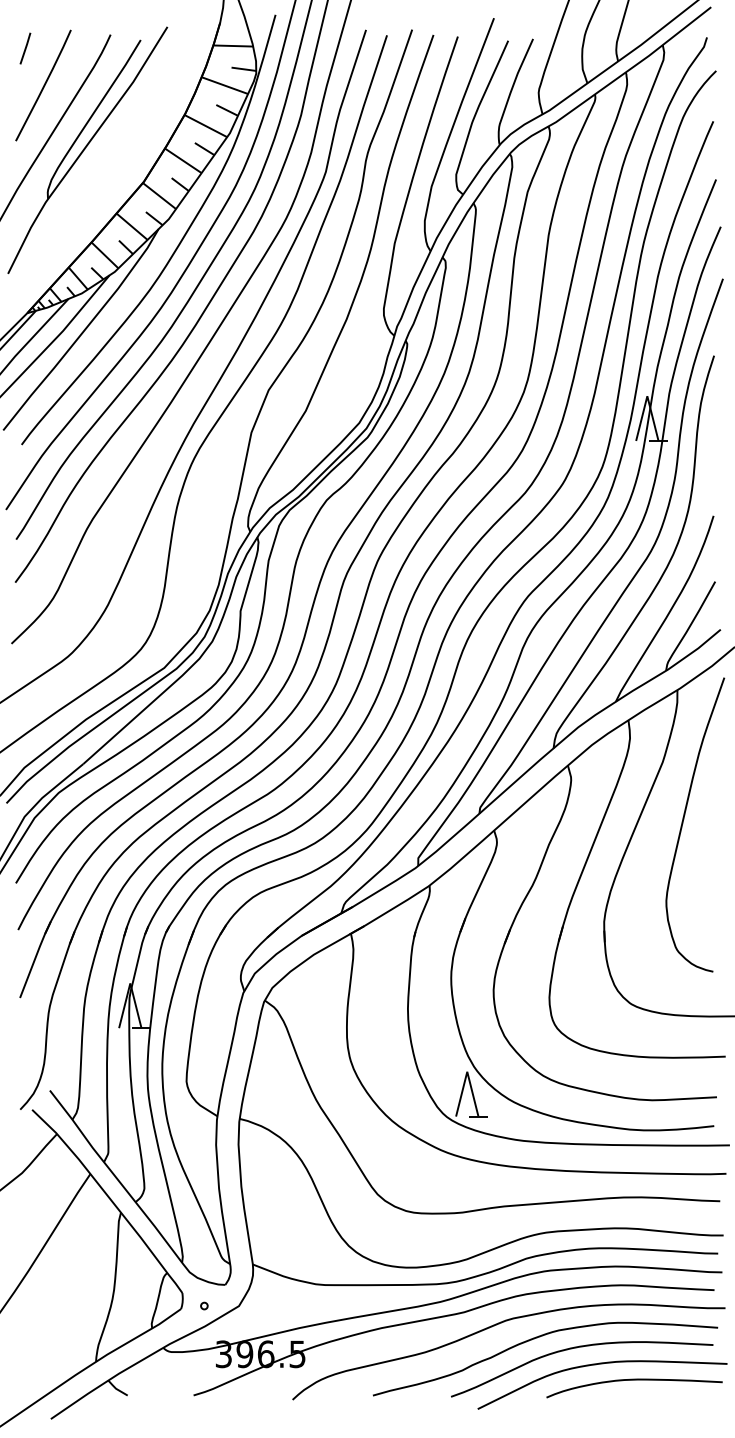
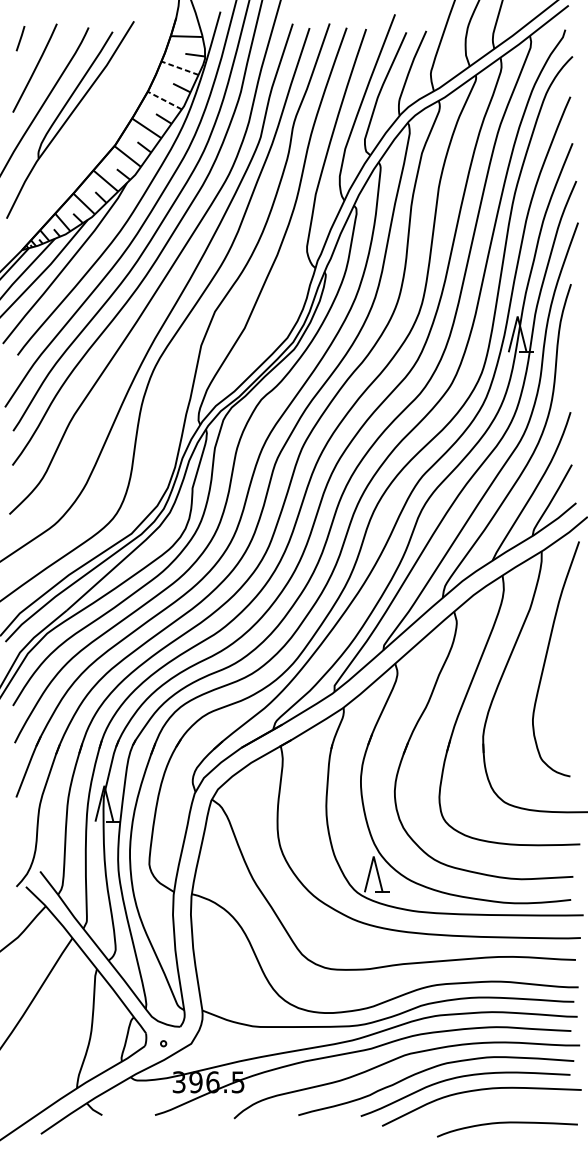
line: (224, 85) -> (179, 68), solid -> dashed
line: (205, 125) -> (164, 100), solid -> dashed
curve: (634, 1380) -> (507, 1123), moved

